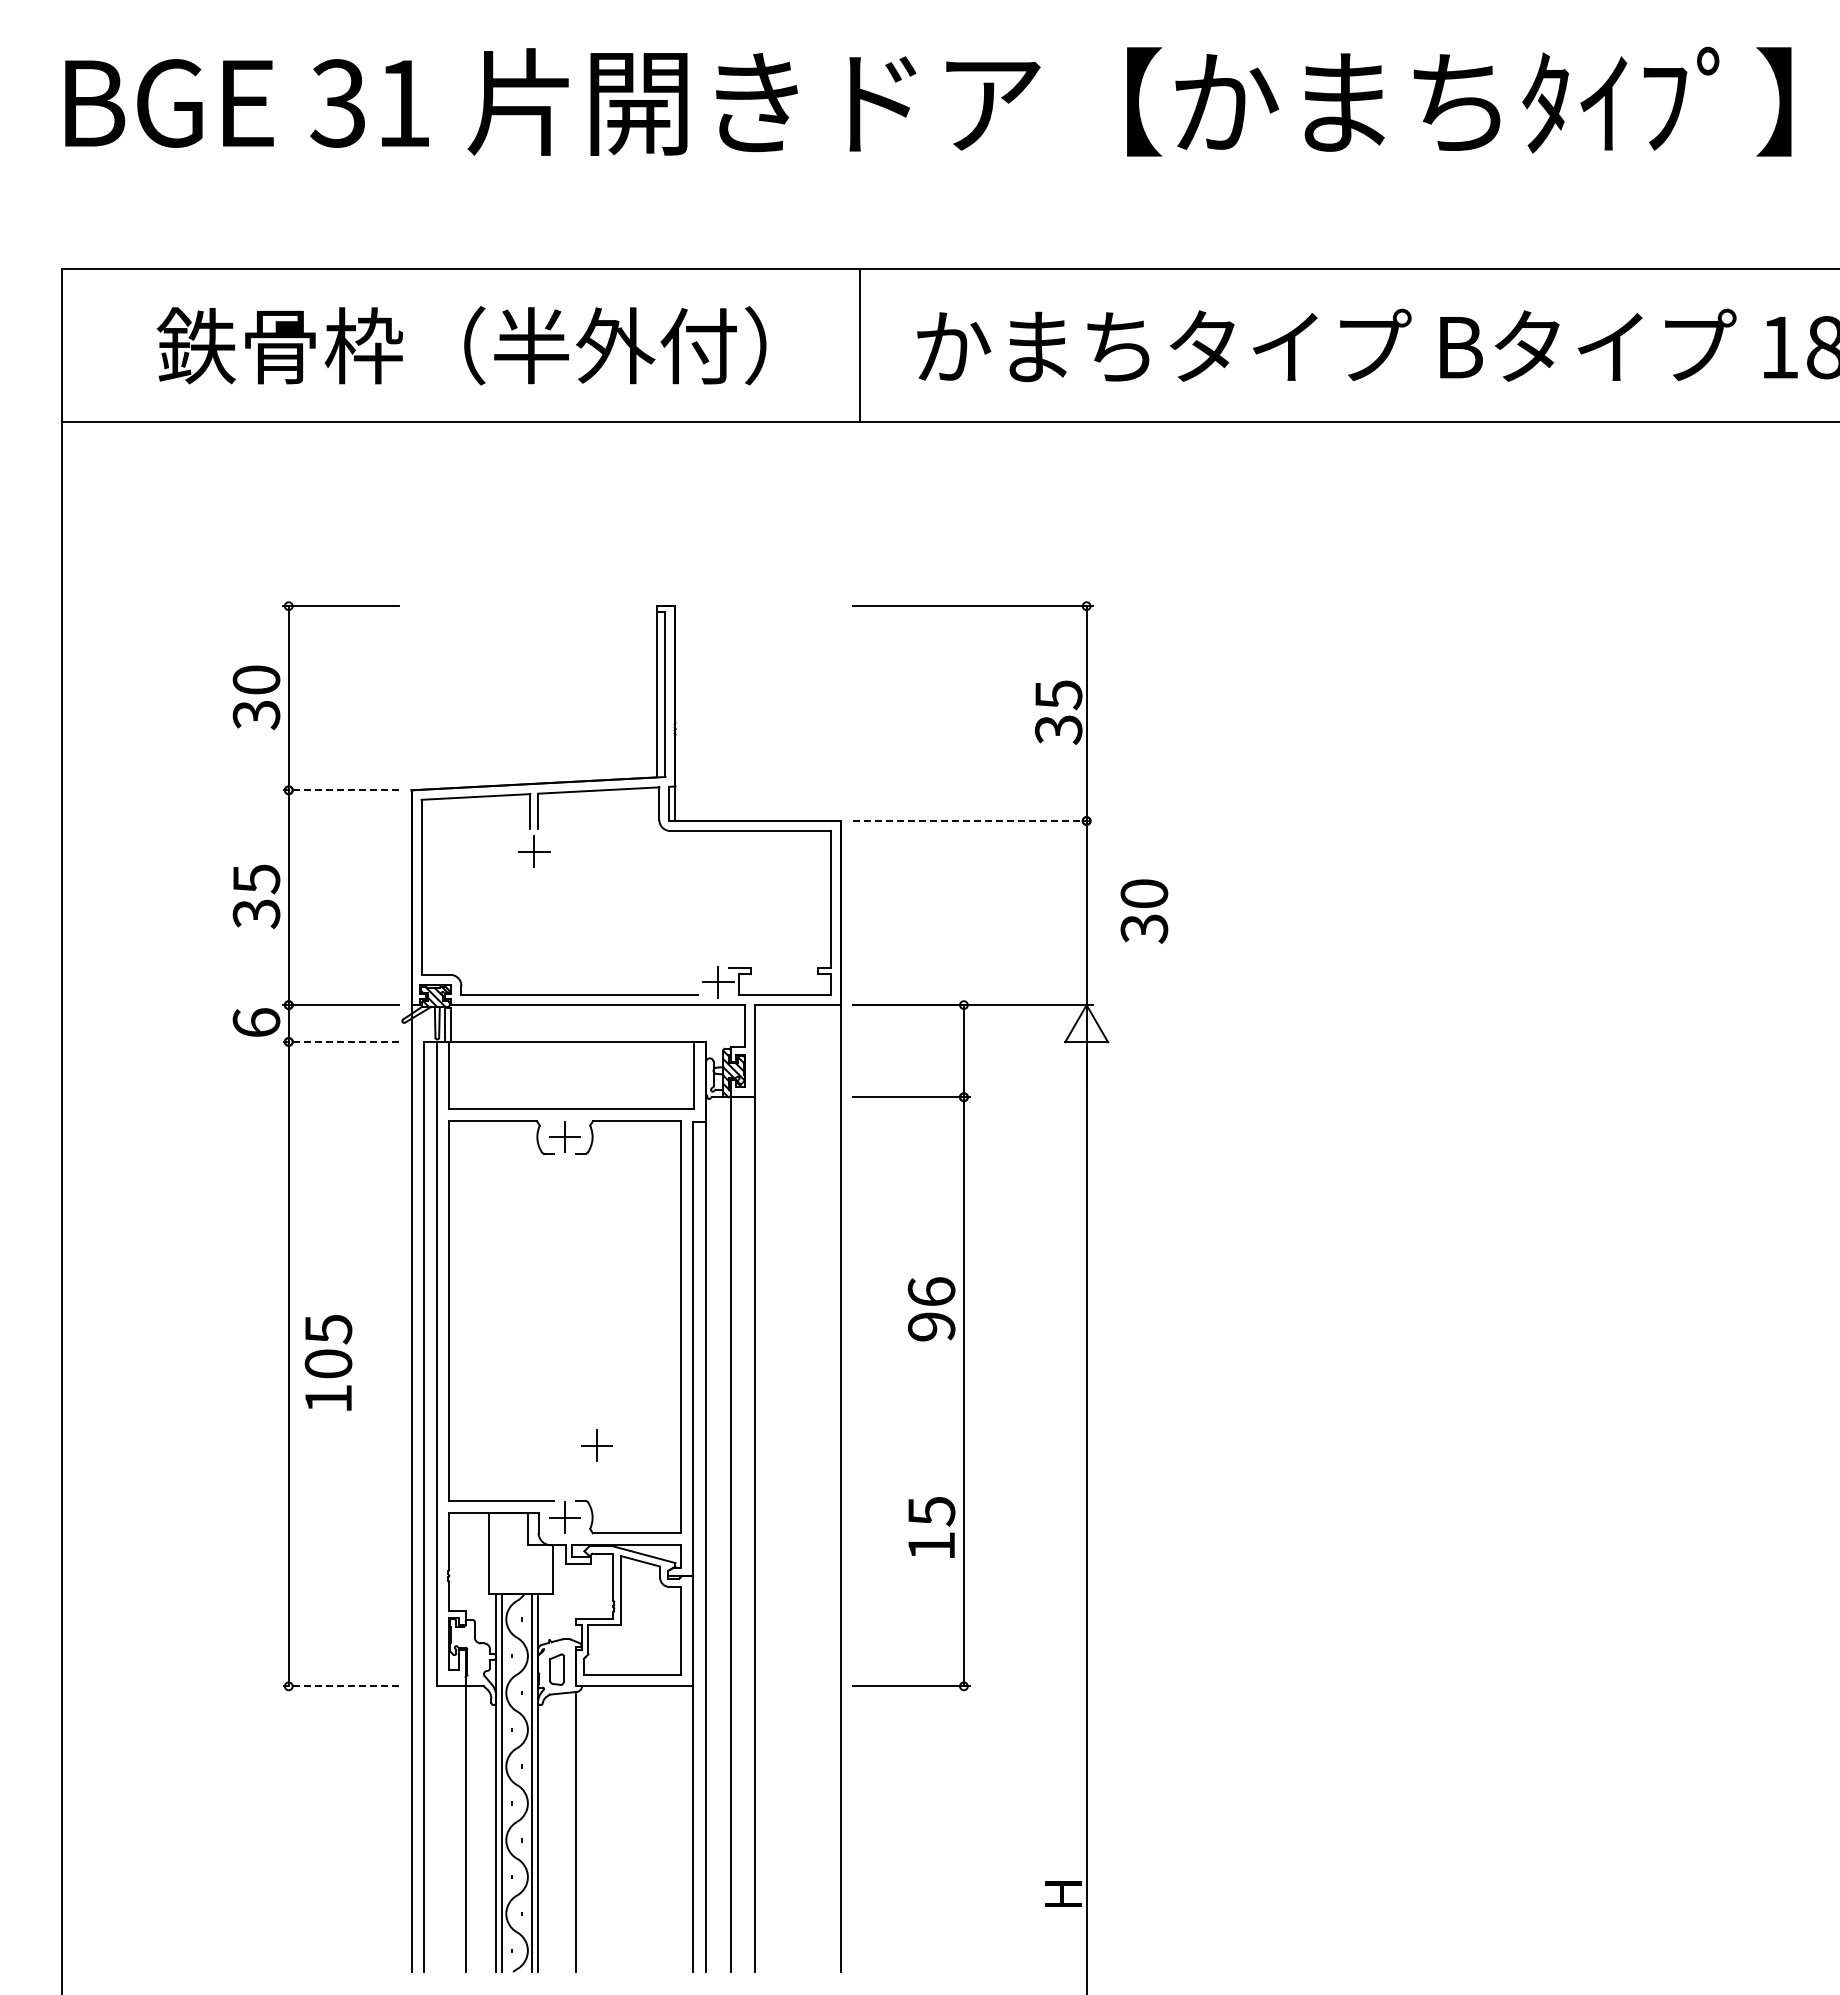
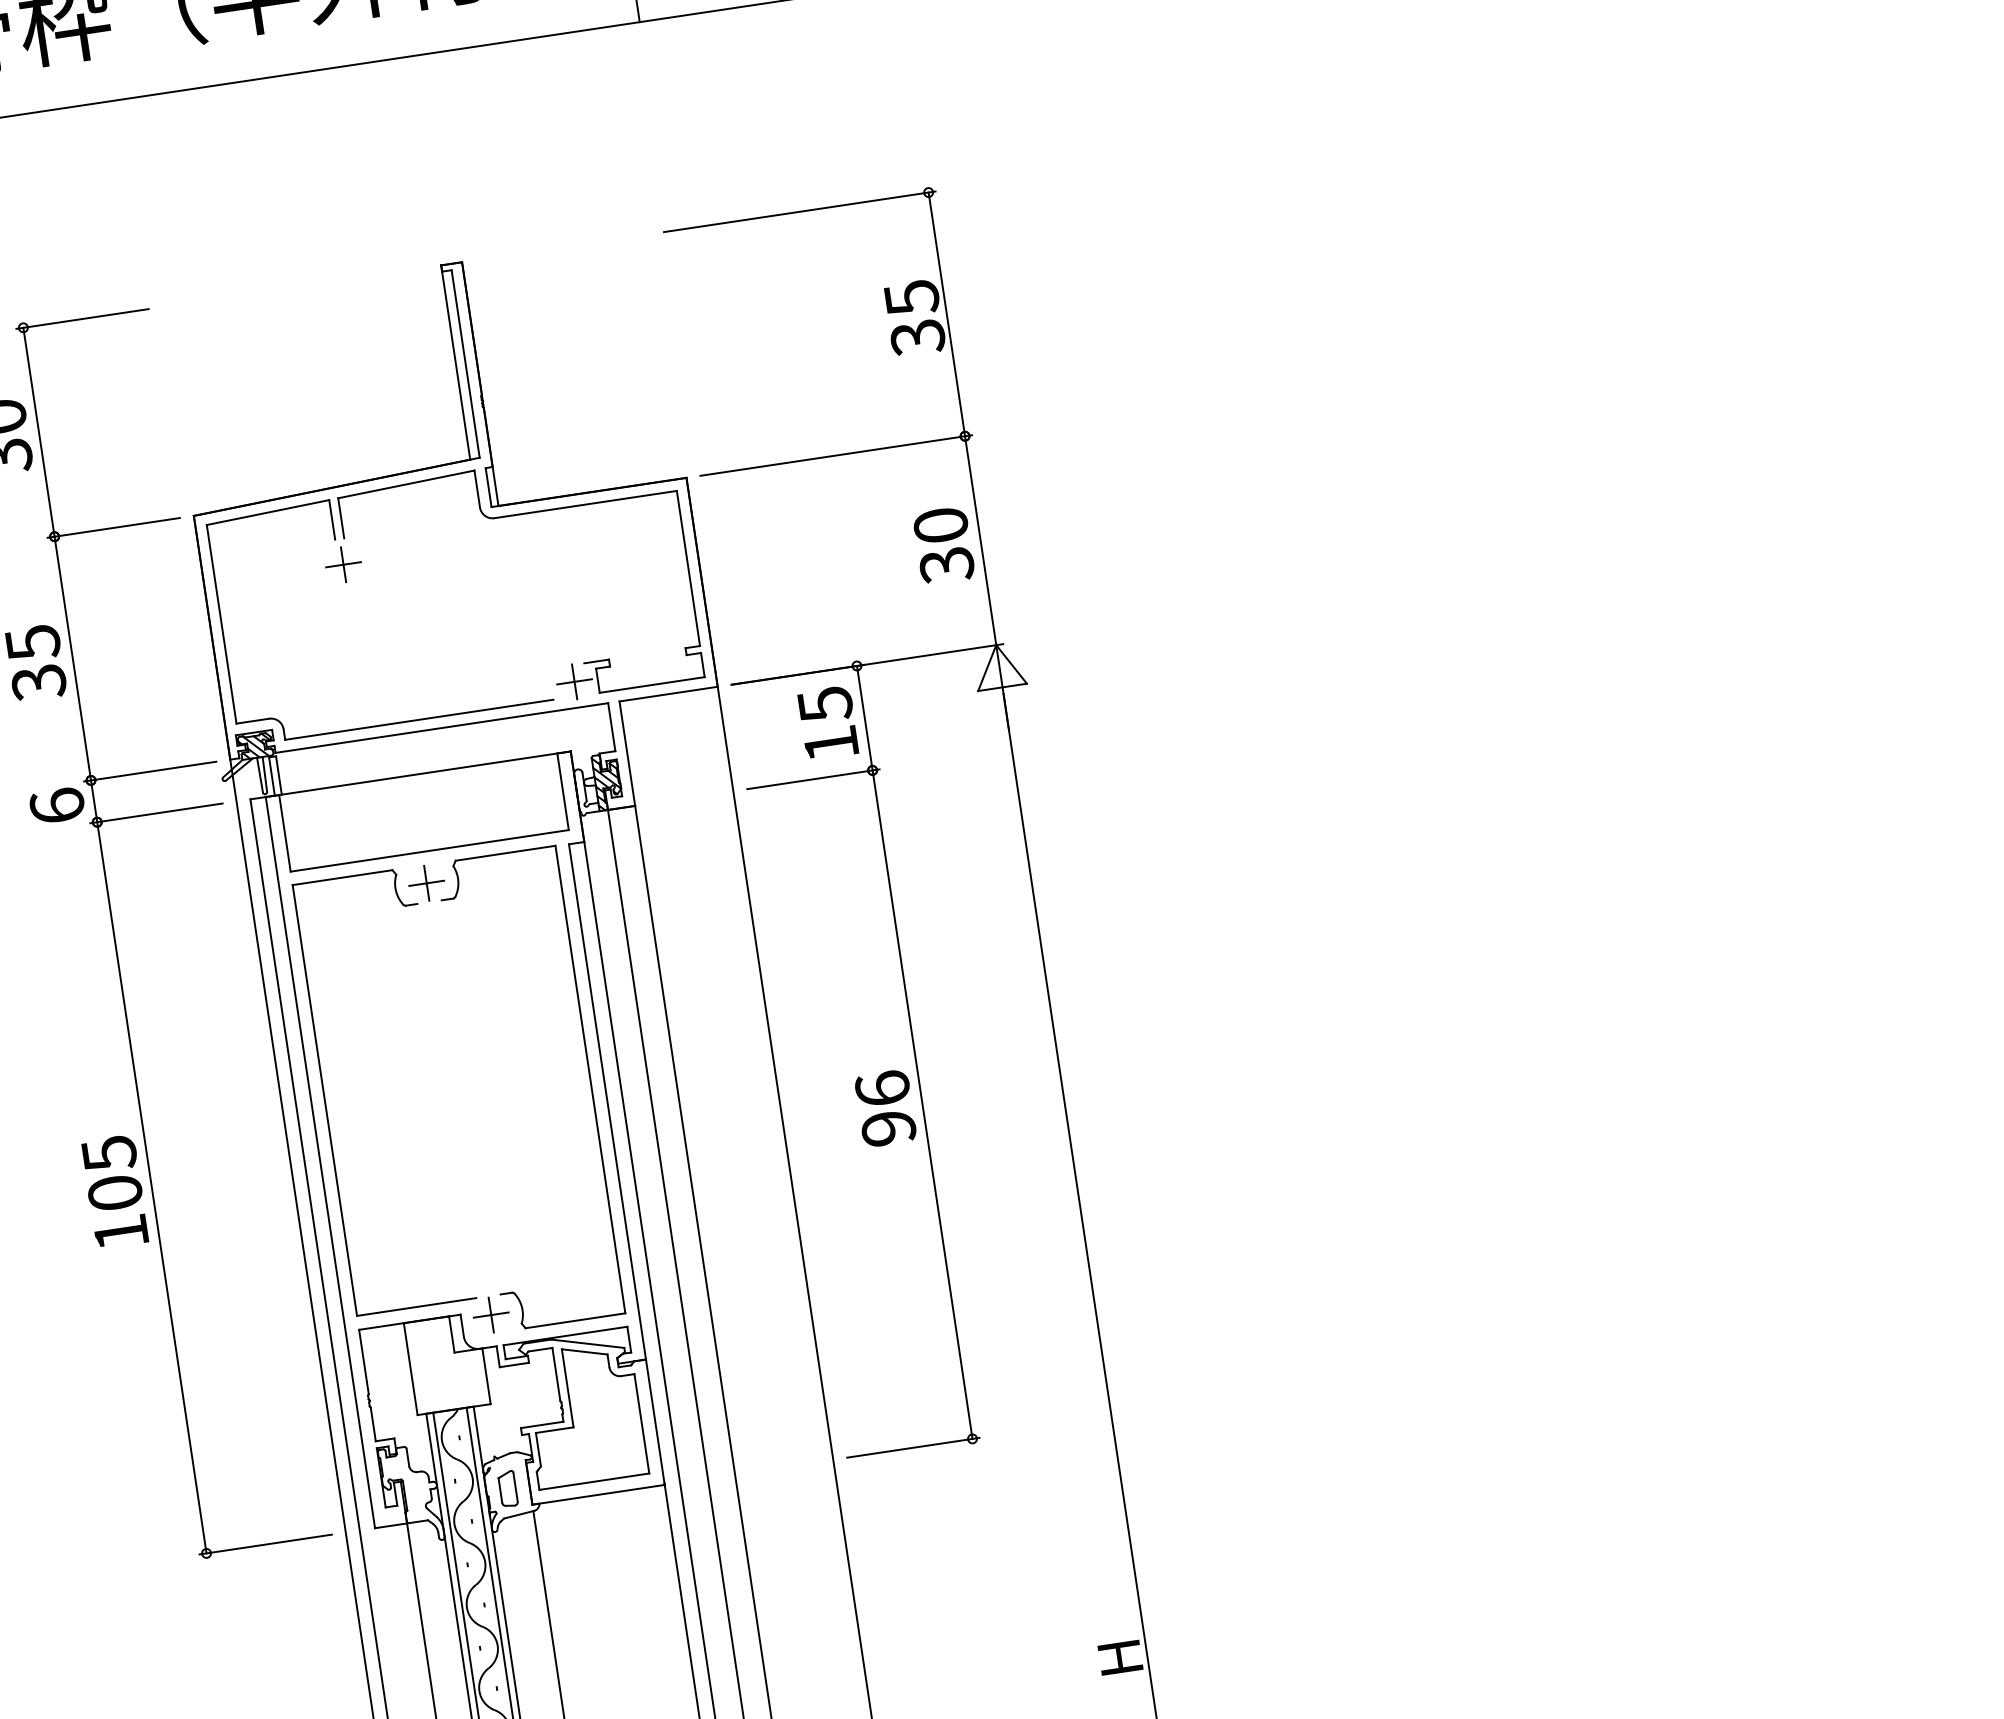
line: (340, 790) -> (113, 528), dashed -> solid
line: (973, 821) -> (836, 456), dashed -> solid
text: (1144, 911) -> (944, 545), moved
line: (340, 1041) -> (155, 812), dashed -> solid
text: (931, 1309) -> (885, 1108), moved
text: (328, 1362) -> (114, 1191), moved
part: (596, 1445) -> (514, 1227), removed
text: (931, 1527) -> (827, 722), moved
line: (340, 1686) -> (265, 1544), dashed -> solid

